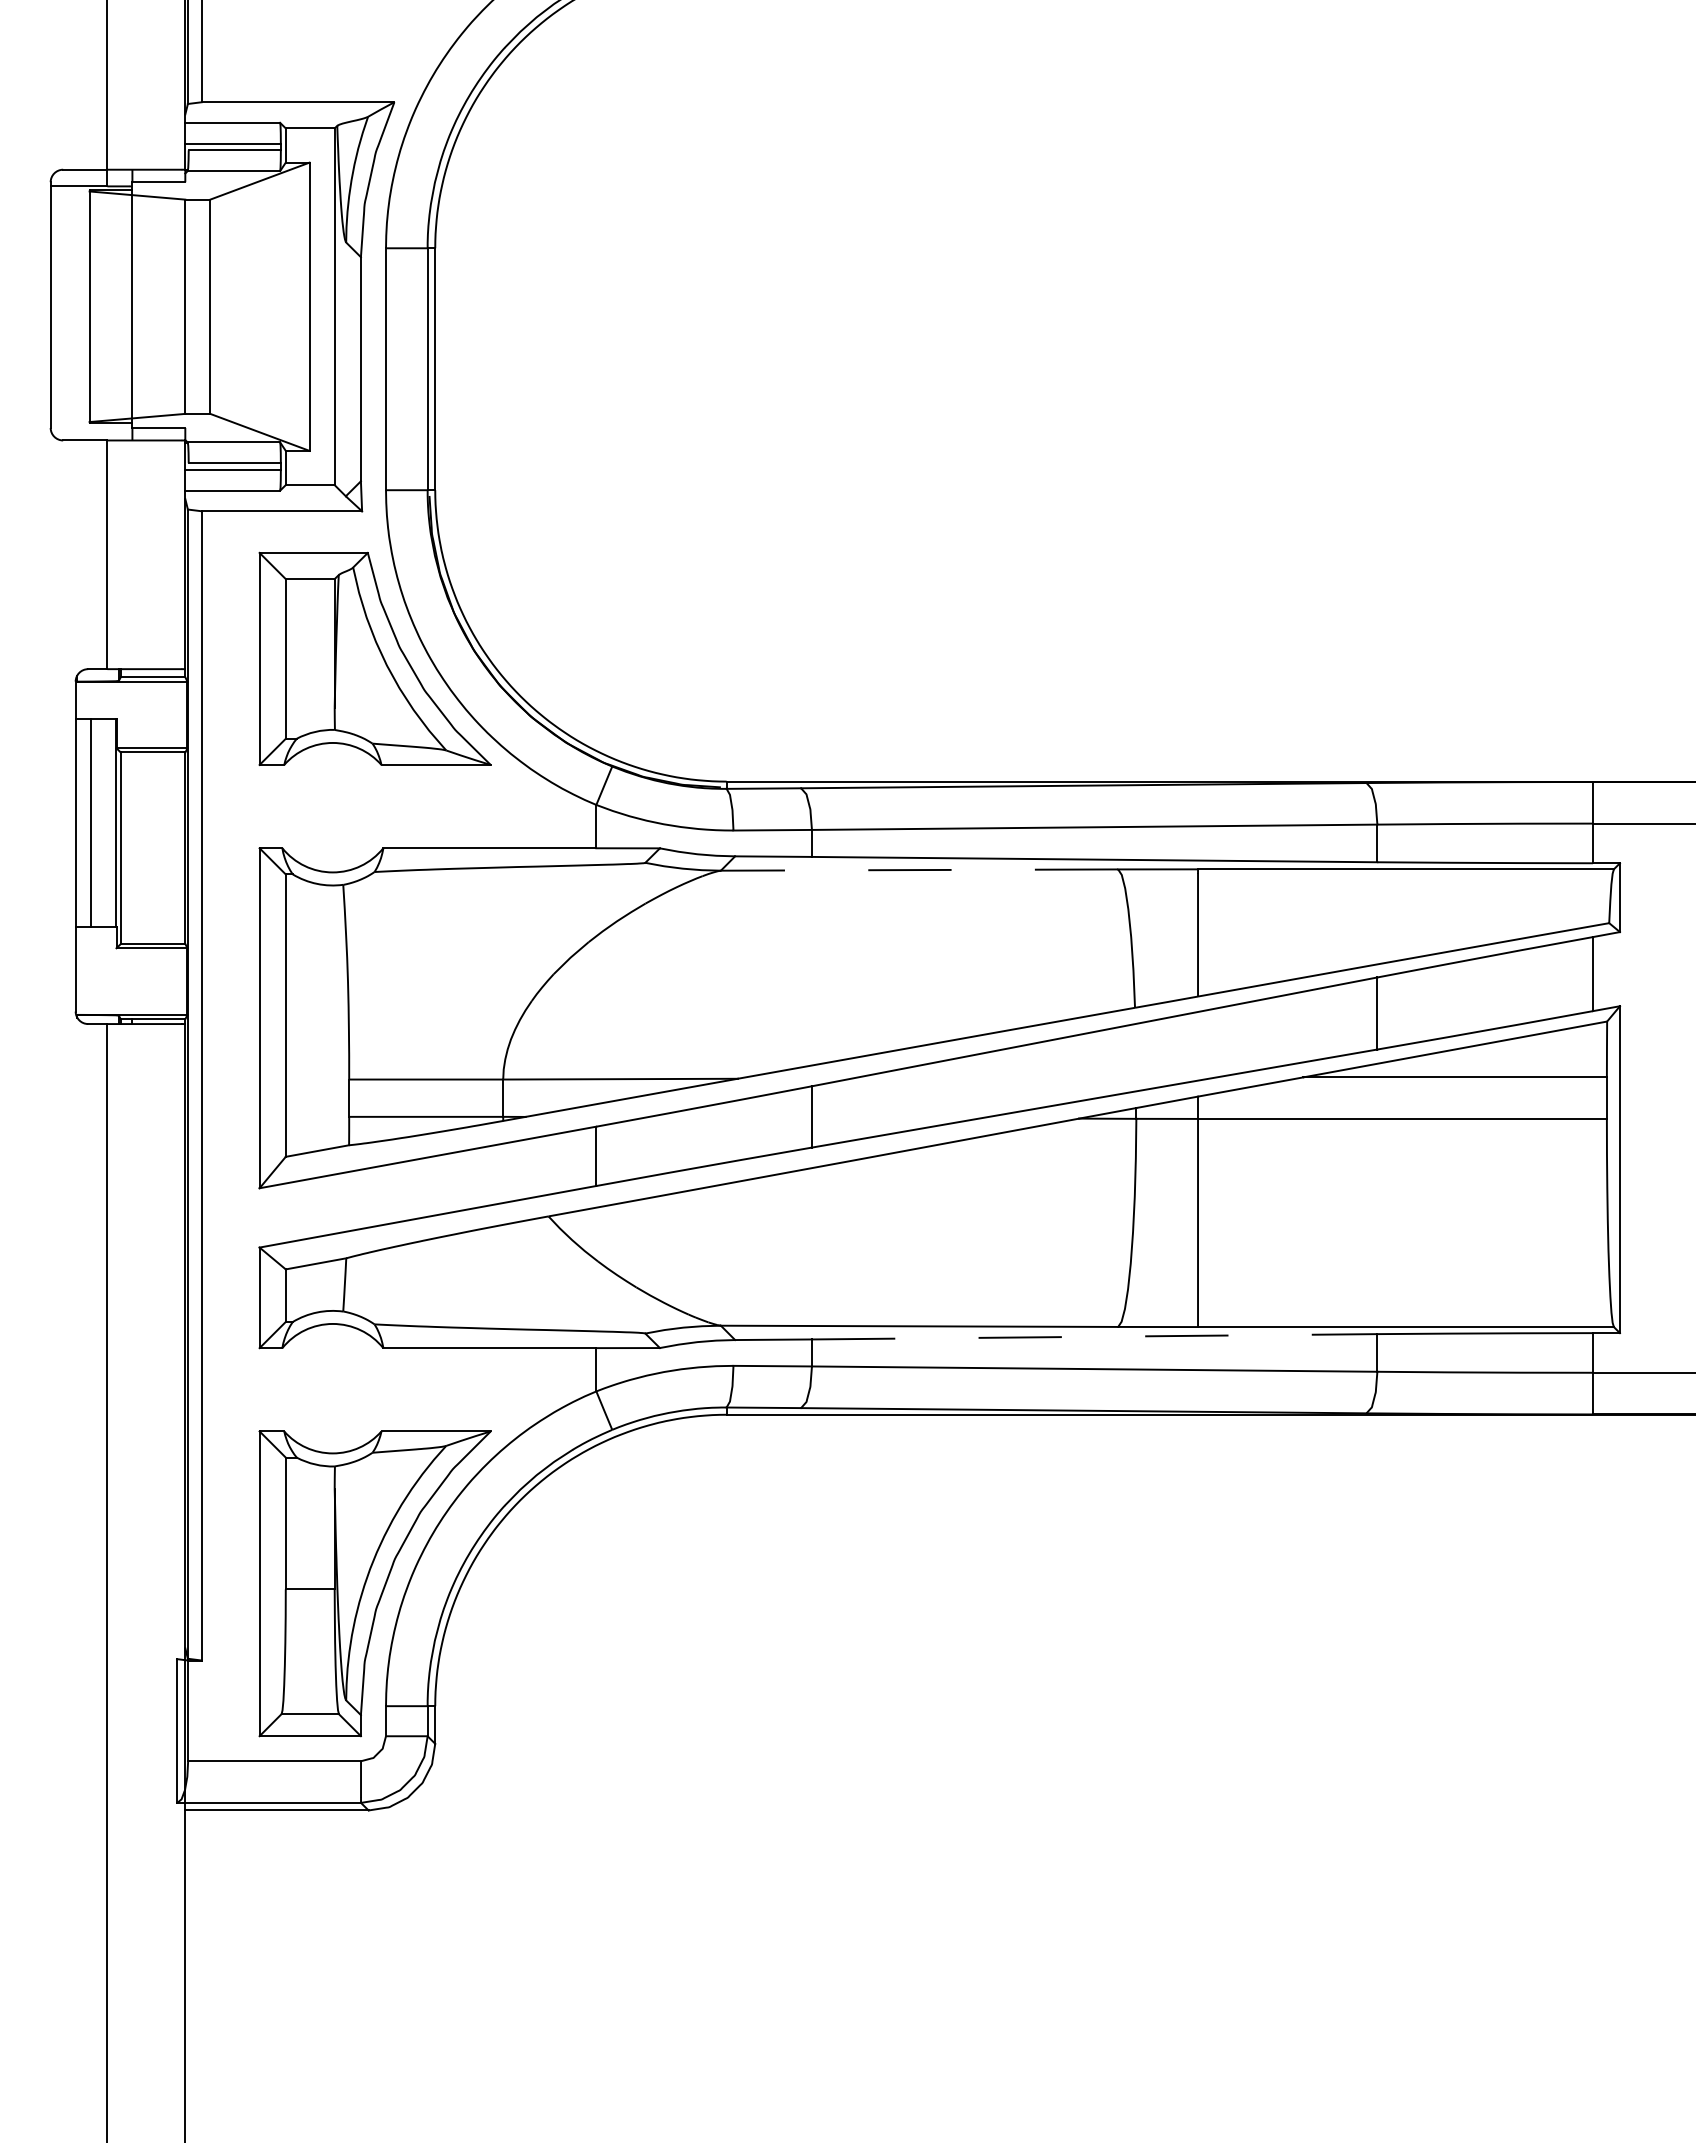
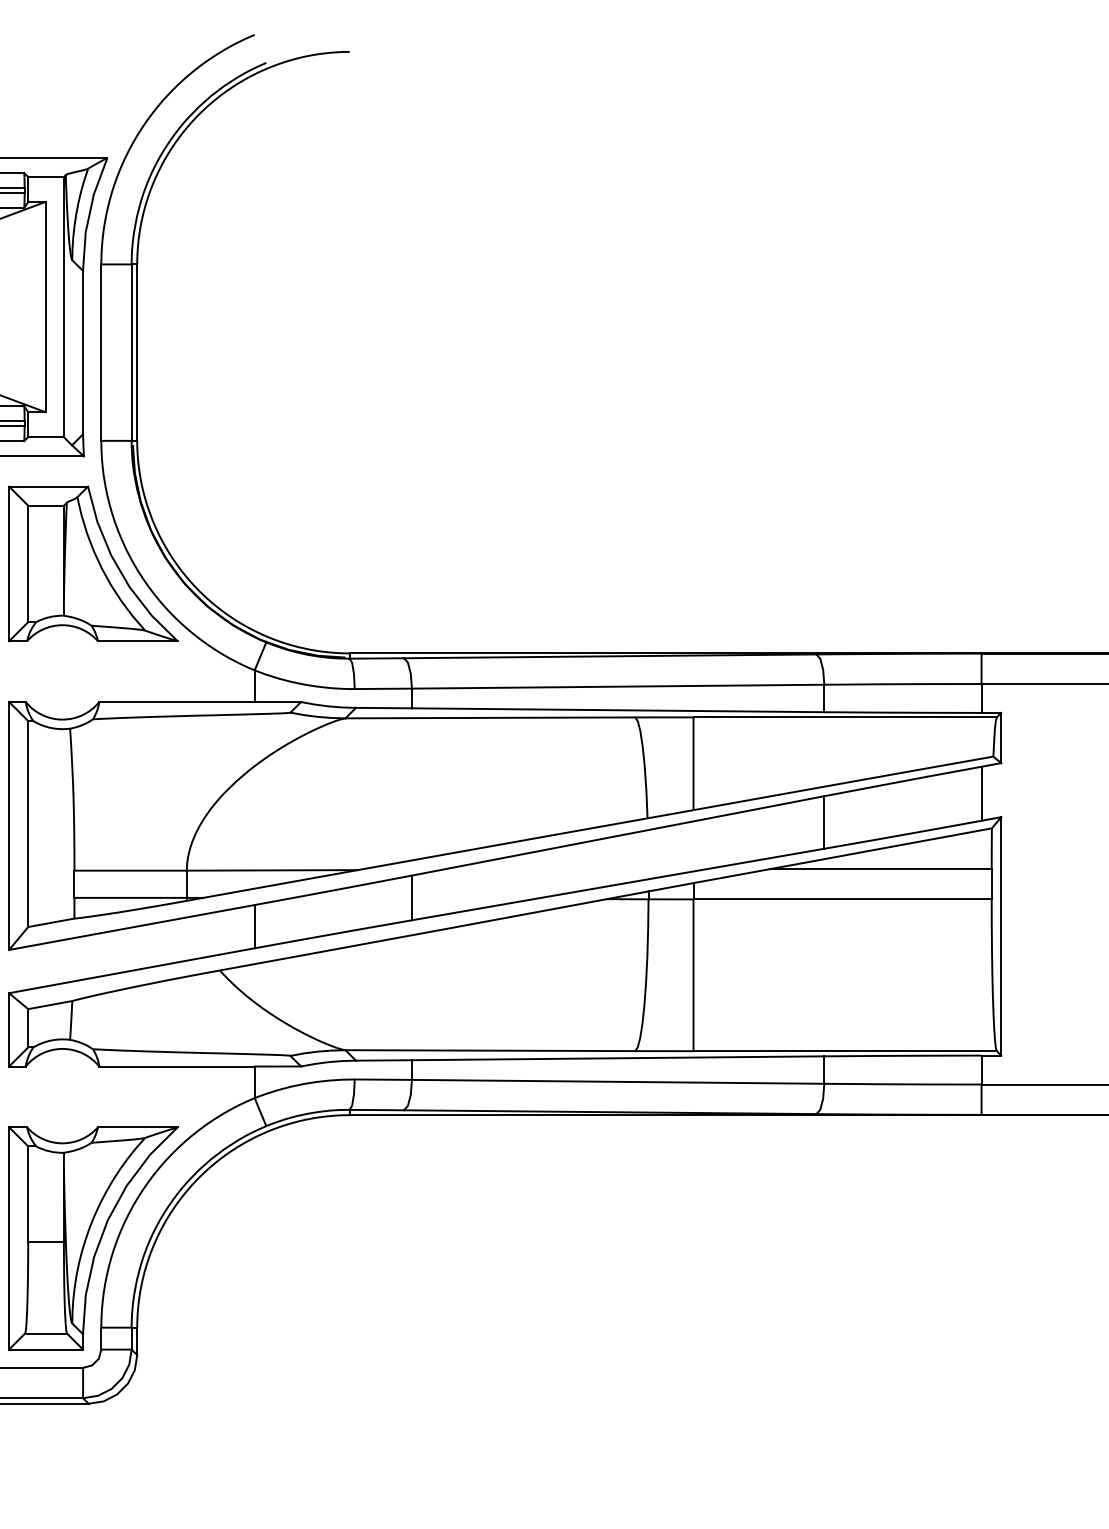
line: (919, 870) -> (490, 718), dashed -> solid
line: (1094, 1336) -> (618, 1058), dashed -> solid

